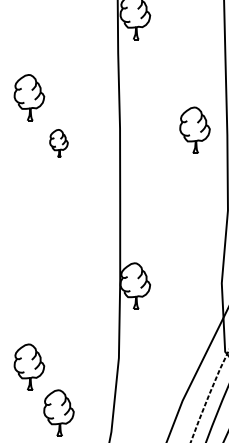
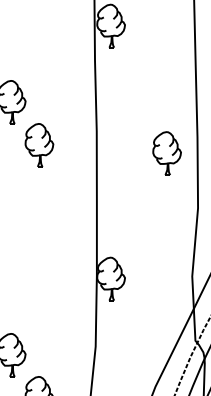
part: (194, 129) -> (166, 152), moved
part: (58, 143) -> (38, 145), size x1.67

